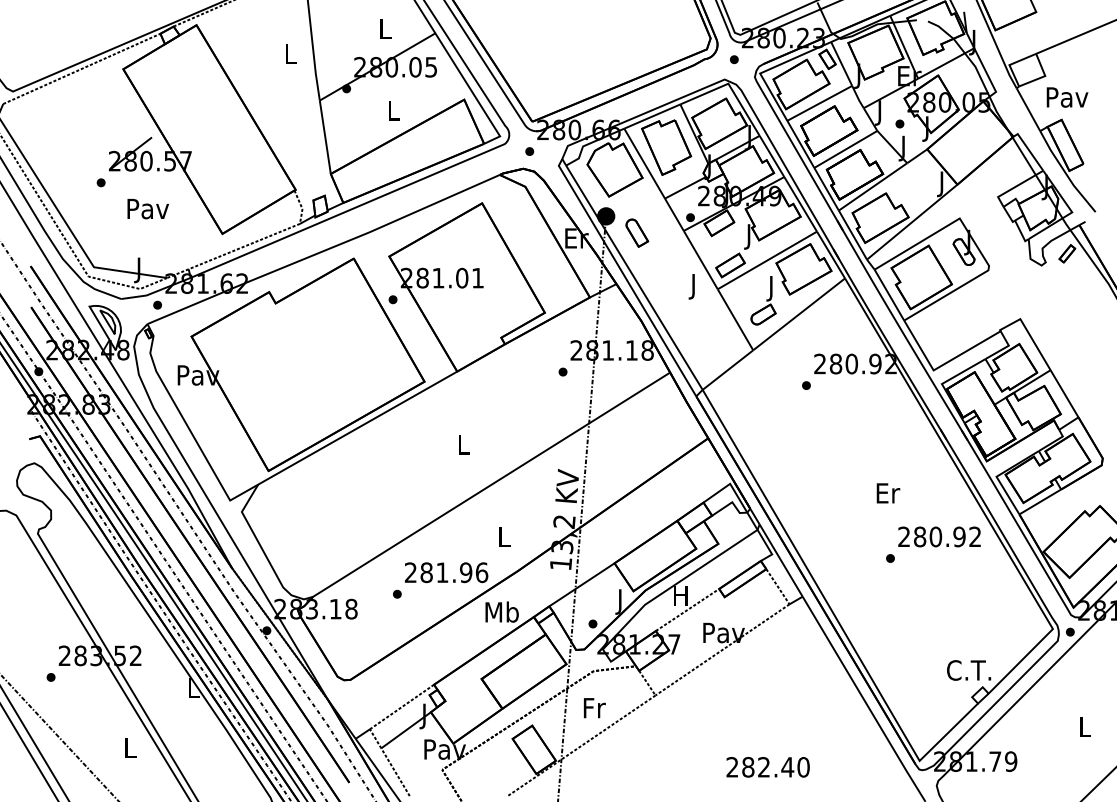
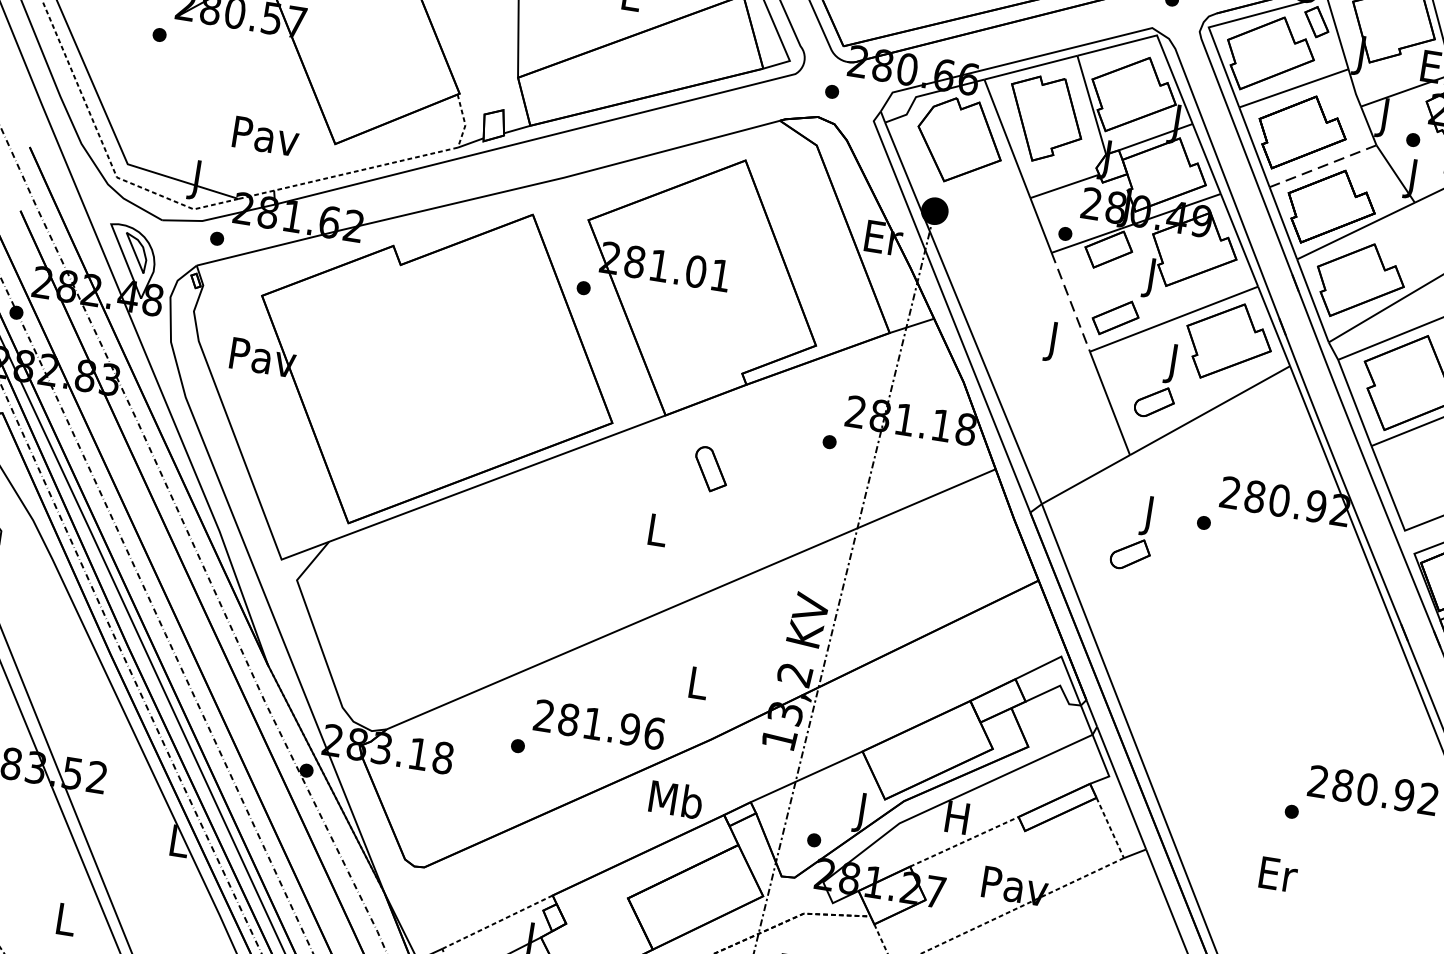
line: (845, 149) -> (1322, 166), solid -> dashed
text: (147, 208) -> (265, 135), moved
part: (637, 232) -> (711, 468), moved
line: (700, 260) -> (1070, 302), solid -> dashed
part: (763, 398) -> (1134, 532), added
text: (888, 493) -> (1278, 874), moved

